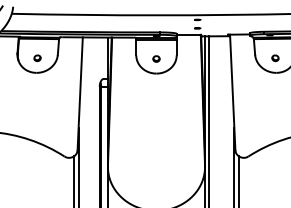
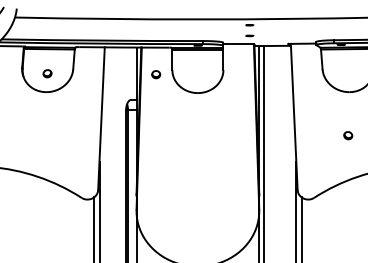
part: (156, 58) -> (156, 73), moved
part: (275, 58) -> (348, 135), moved

